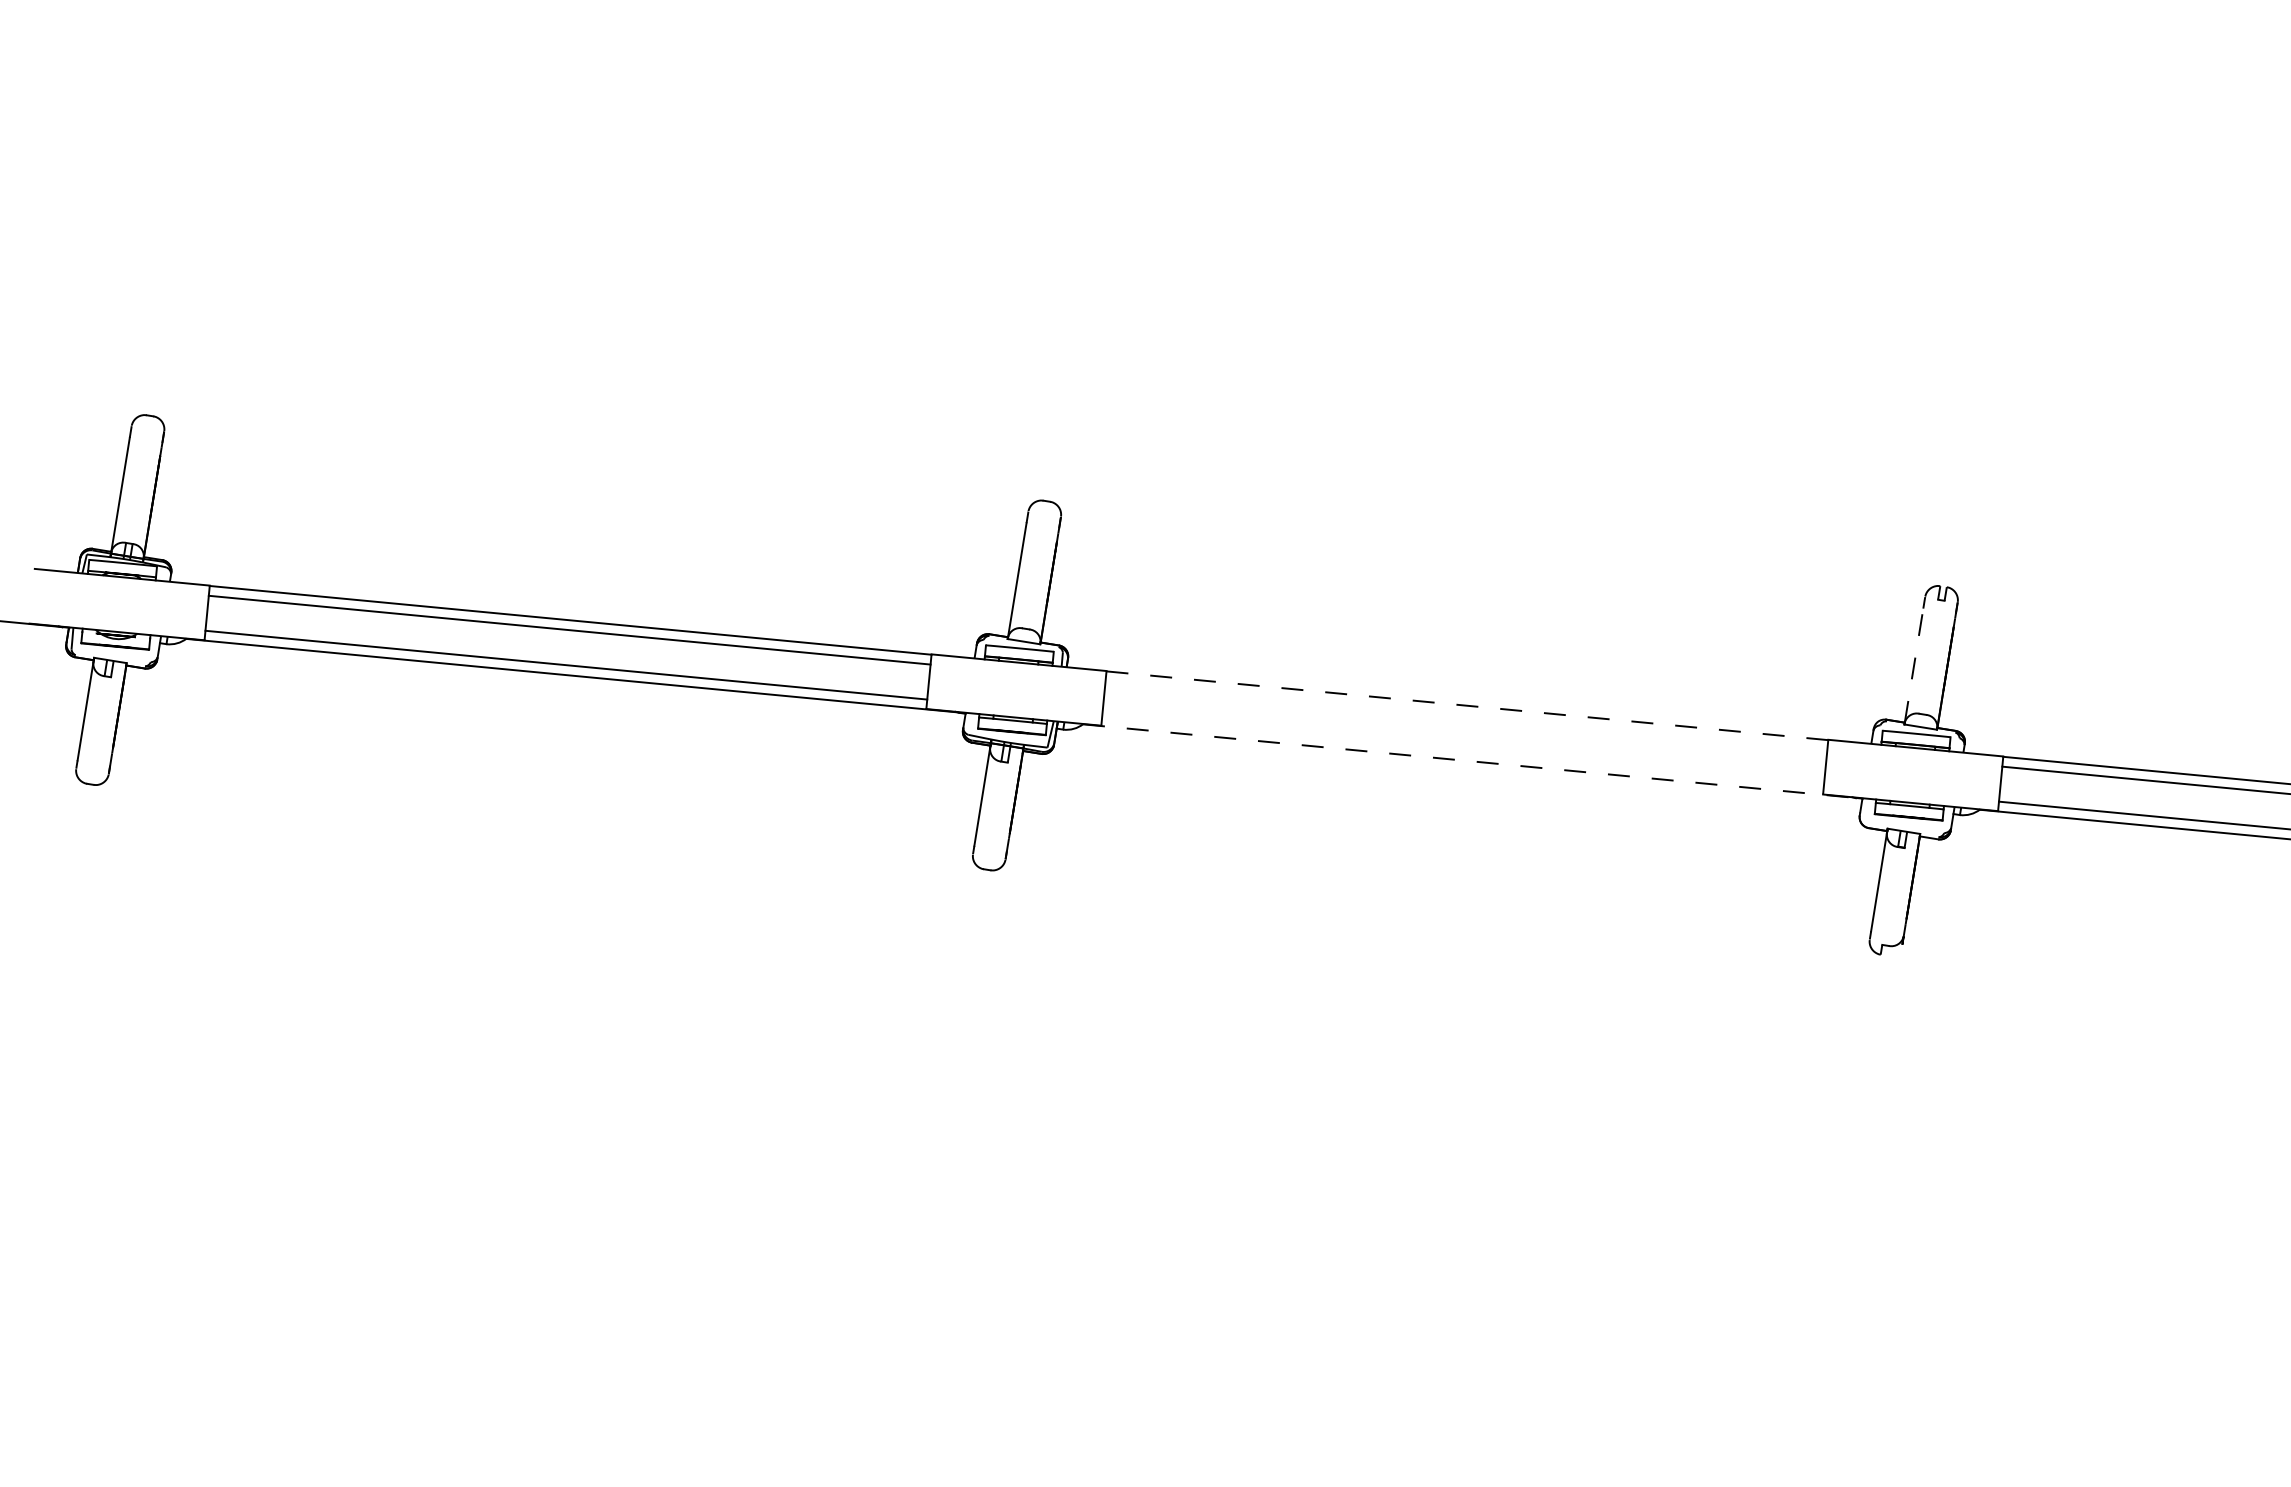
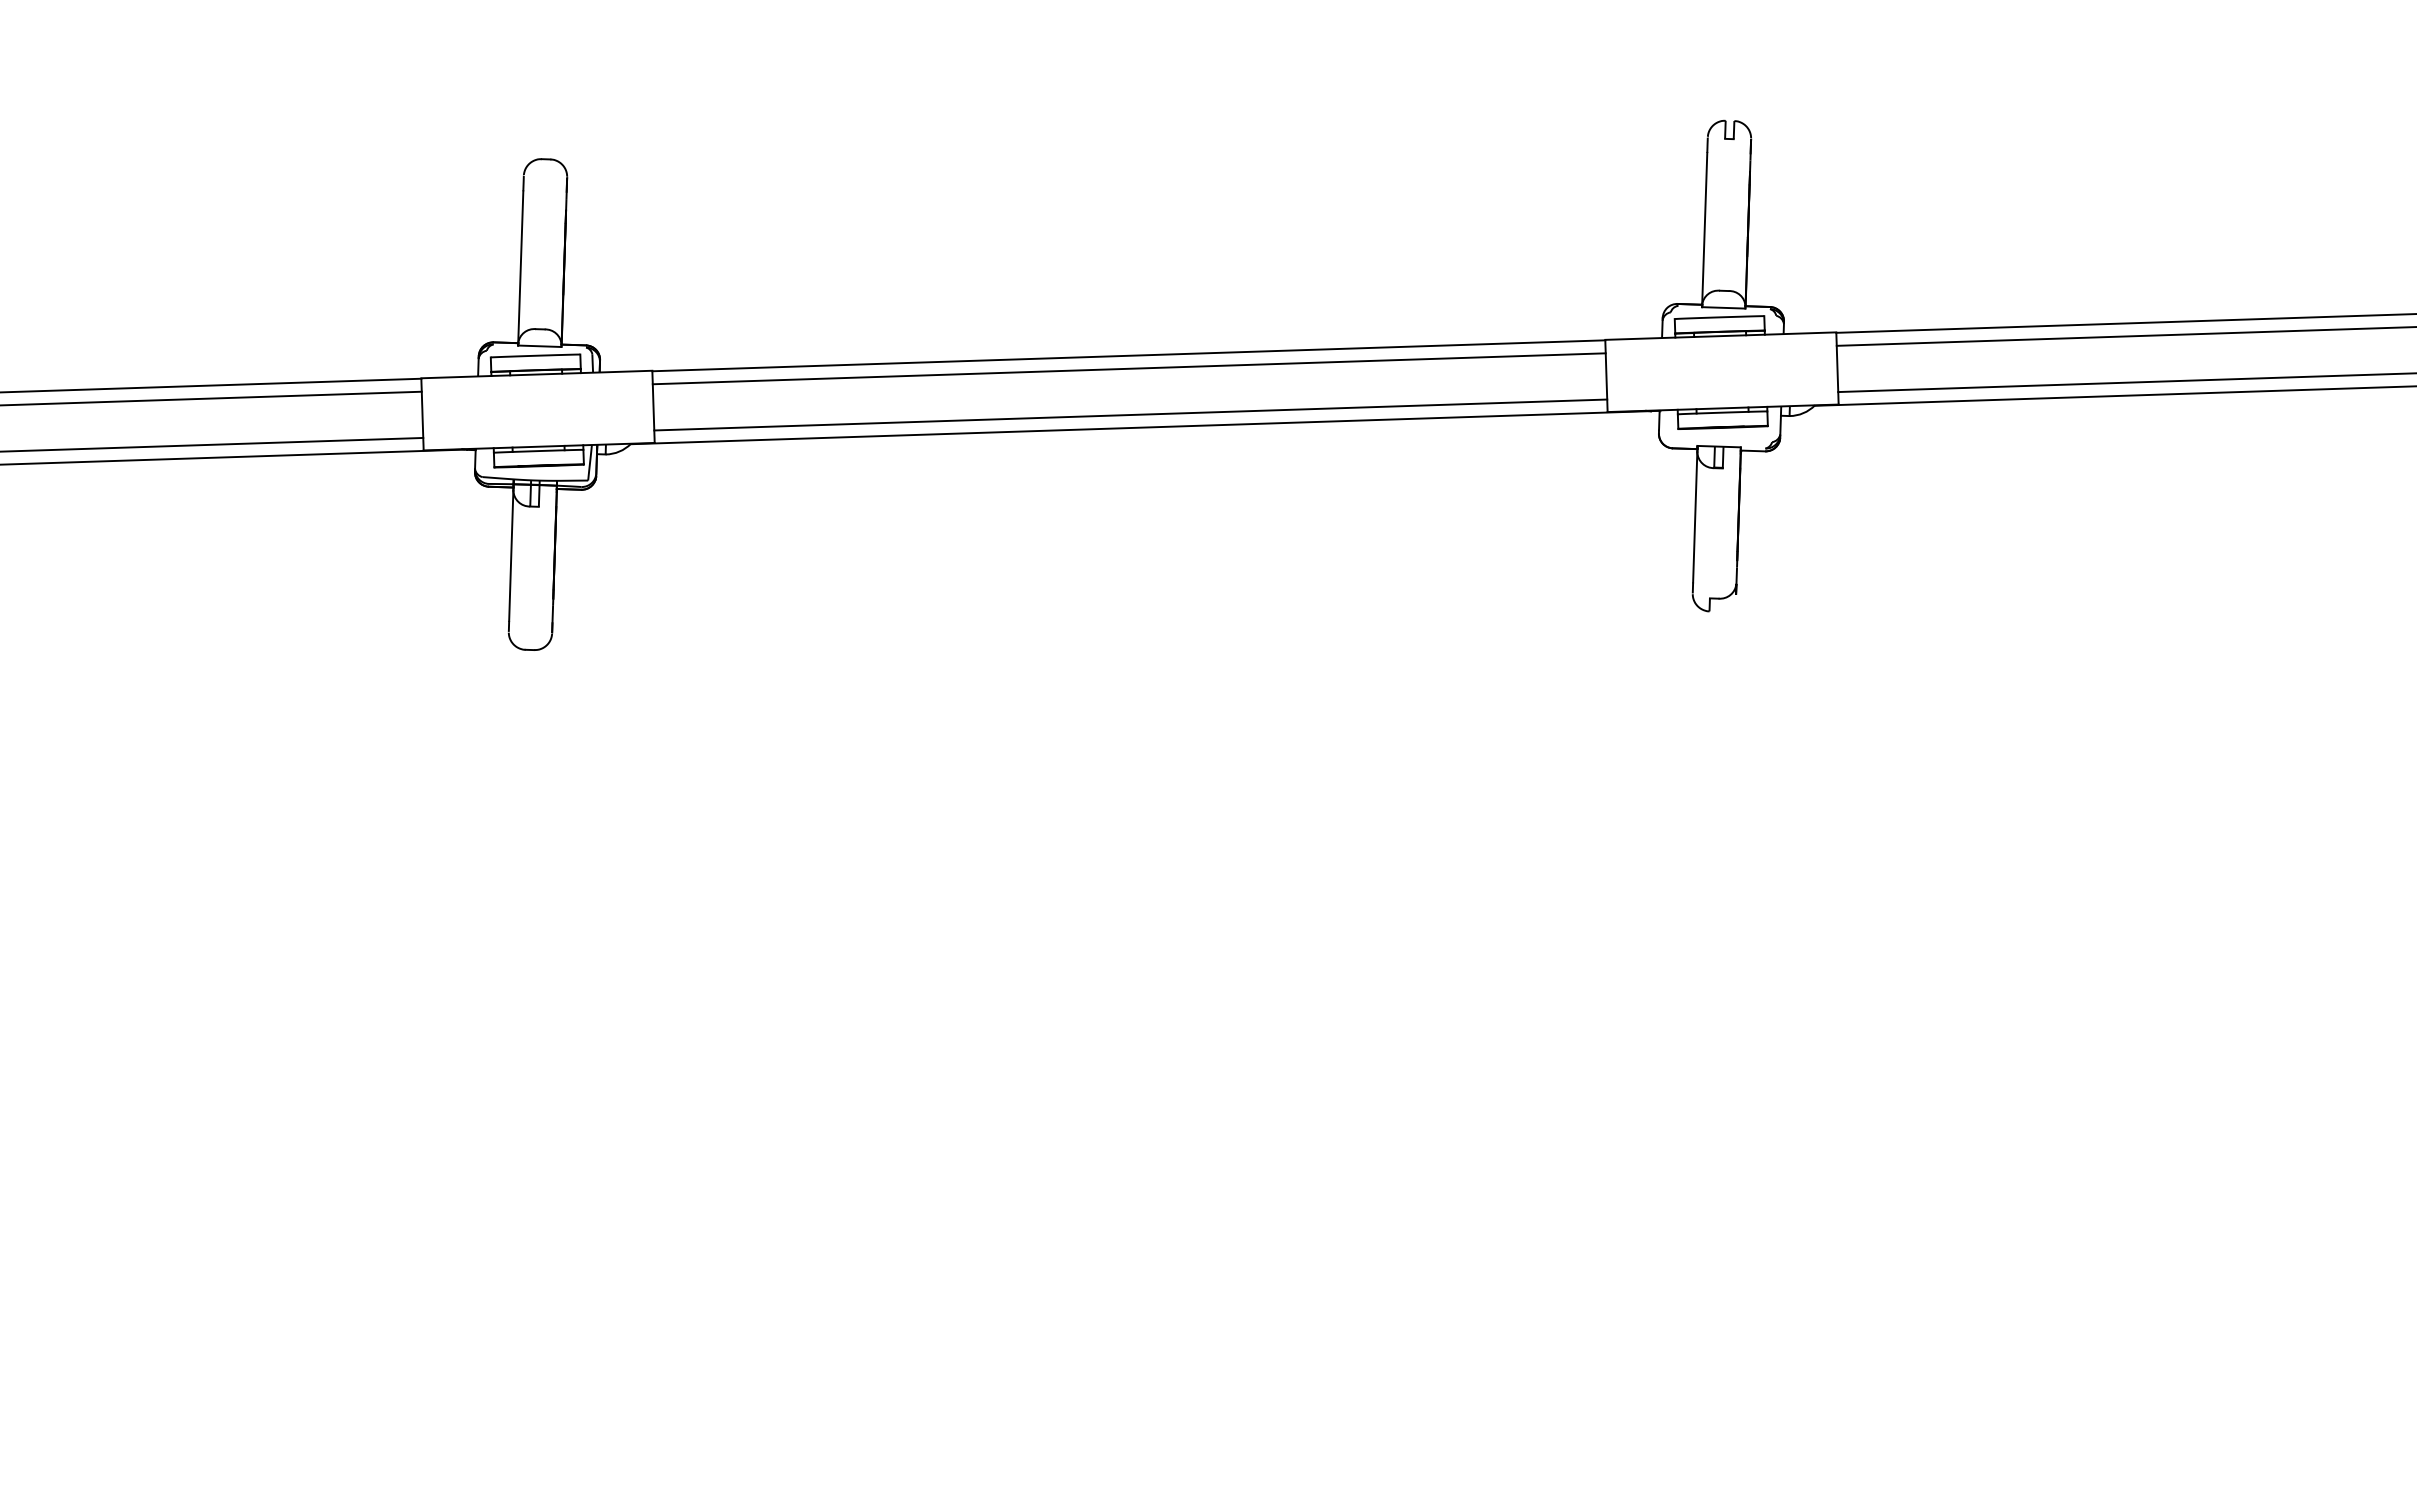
line: (1914, 665) -> (1705, 228), dashed -> solid
line: (1467, 705) -> (1128, 355), dashed -> solid
line: (1466, 715) -> (1129, 368), added
line: (1463, 750) -> (1131, 414), added
line: (1469, 761) -> (1140, 428), dashed -> solid

